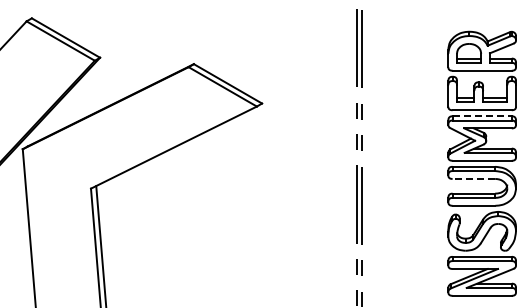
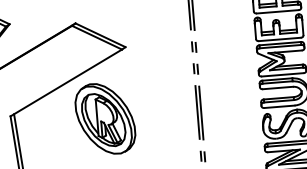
line: (482, 116) -> (280, 43), dashed -> solid
line: (473, 178) -> (277, 87), dashed -> solid
part: (224, 202) -> (104, 118), added

